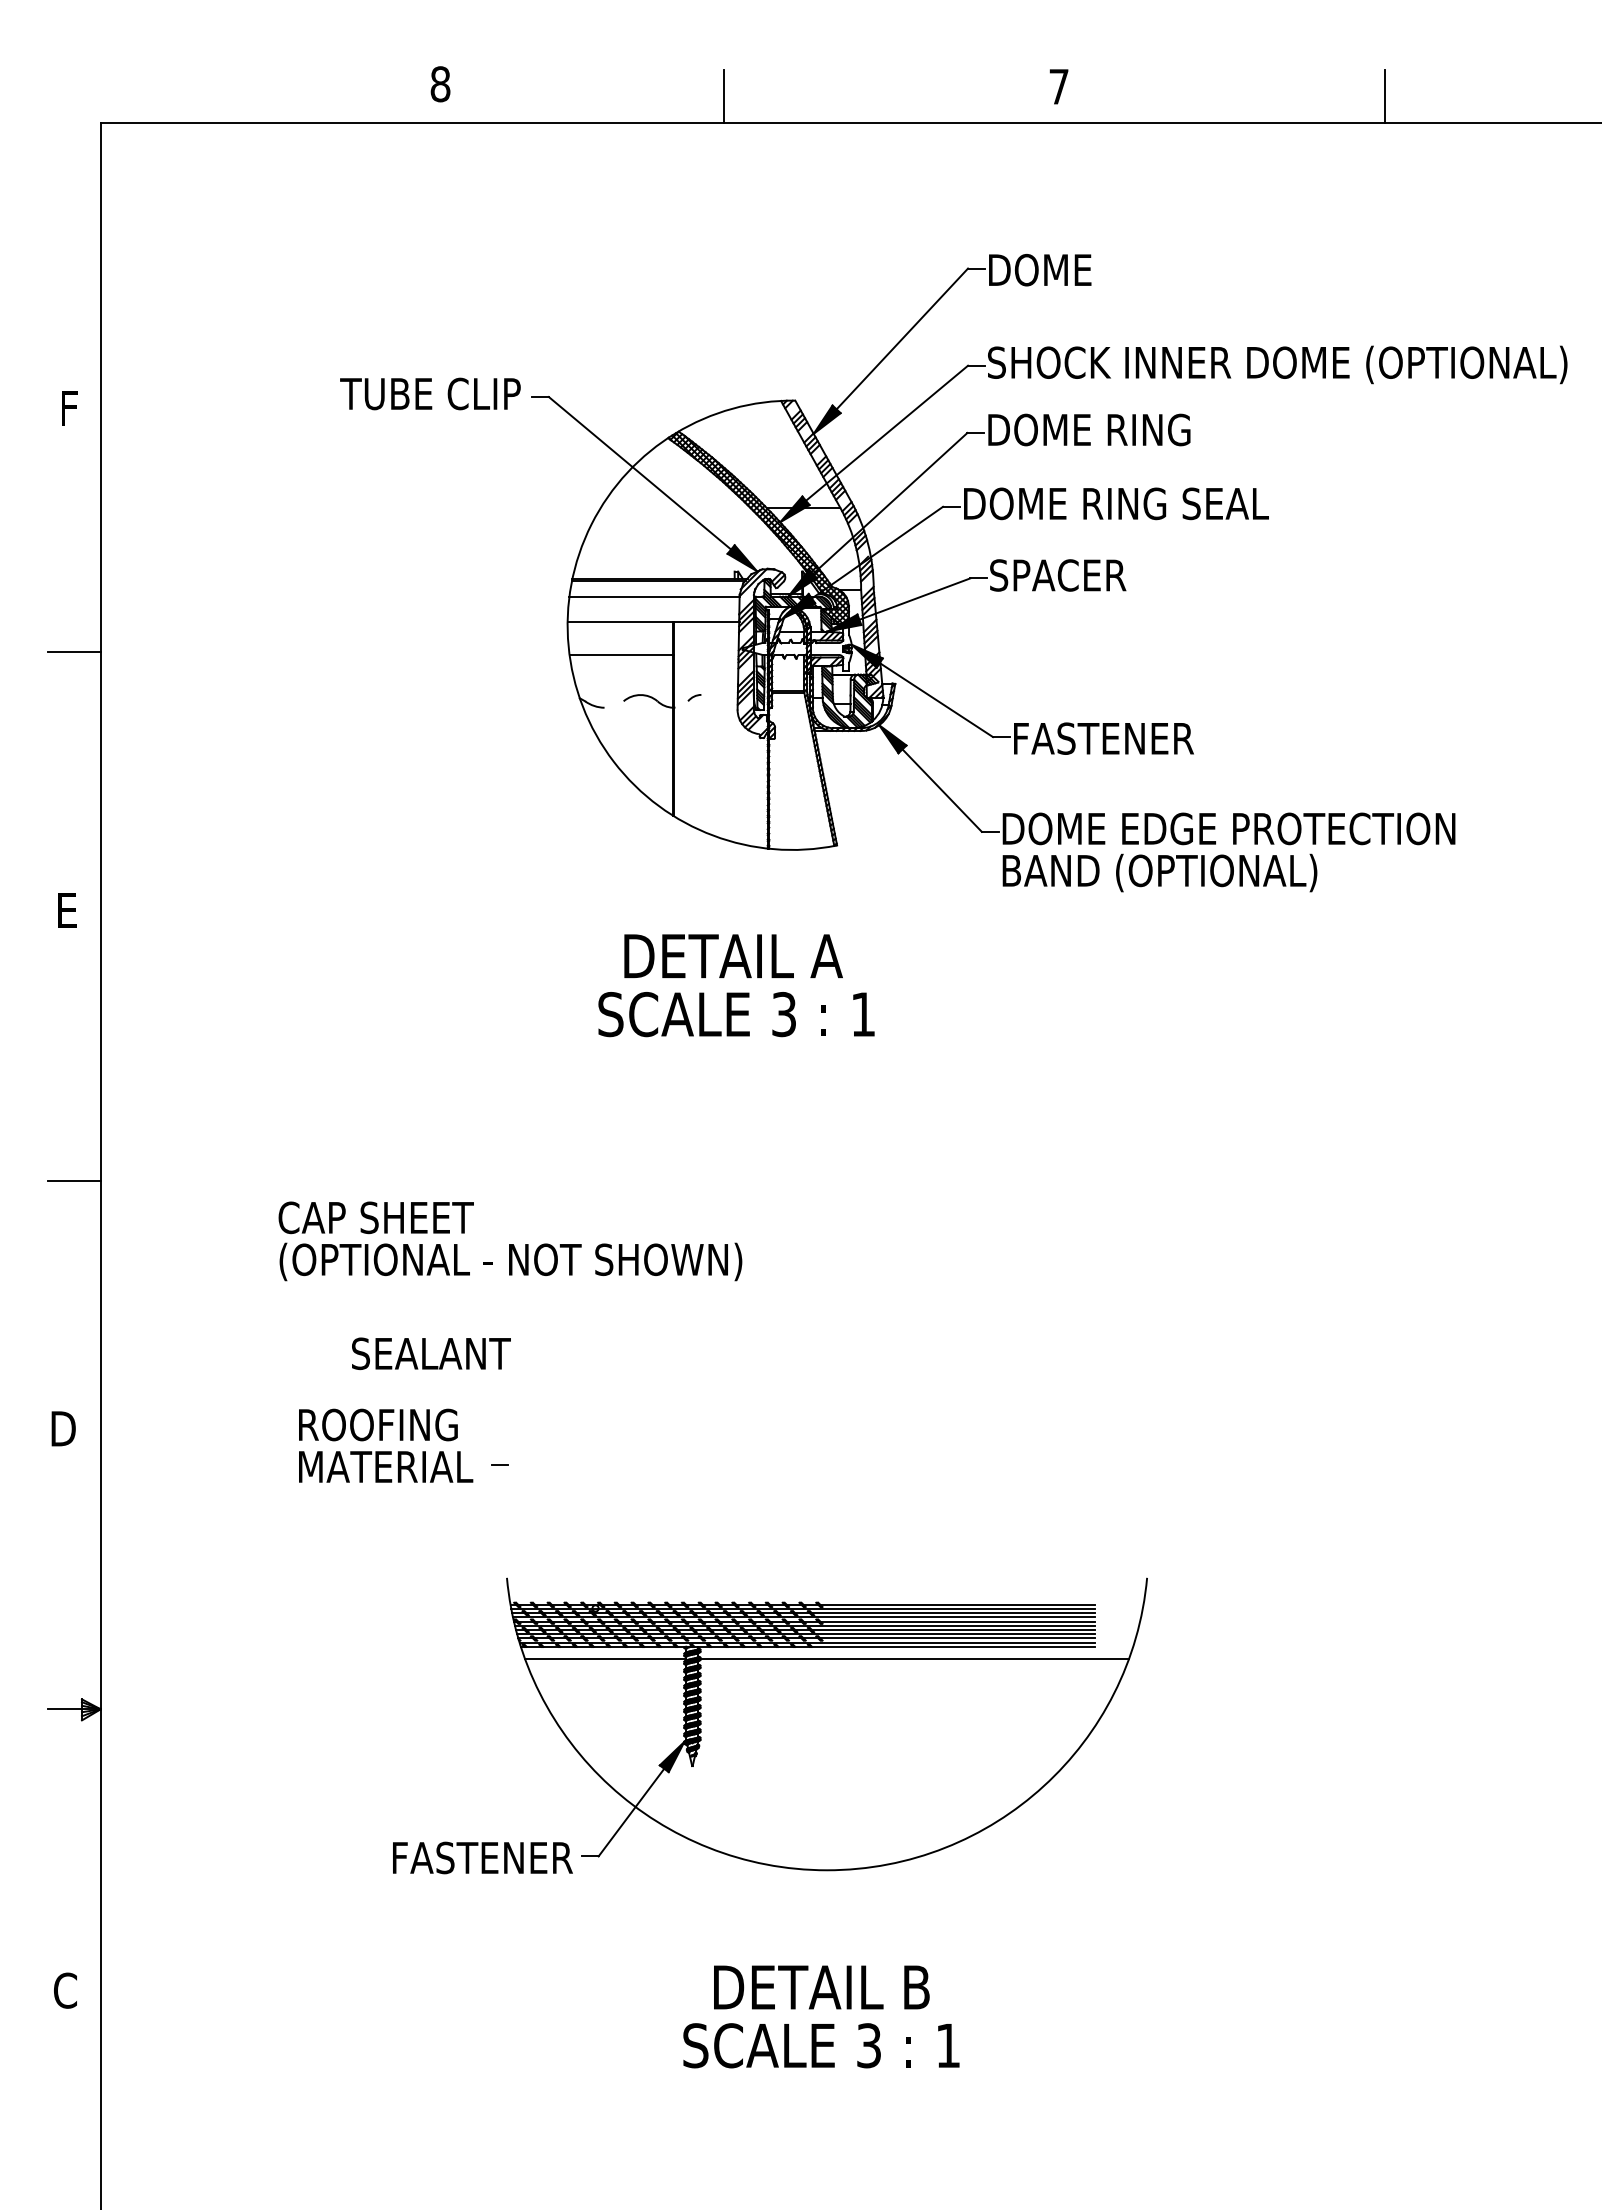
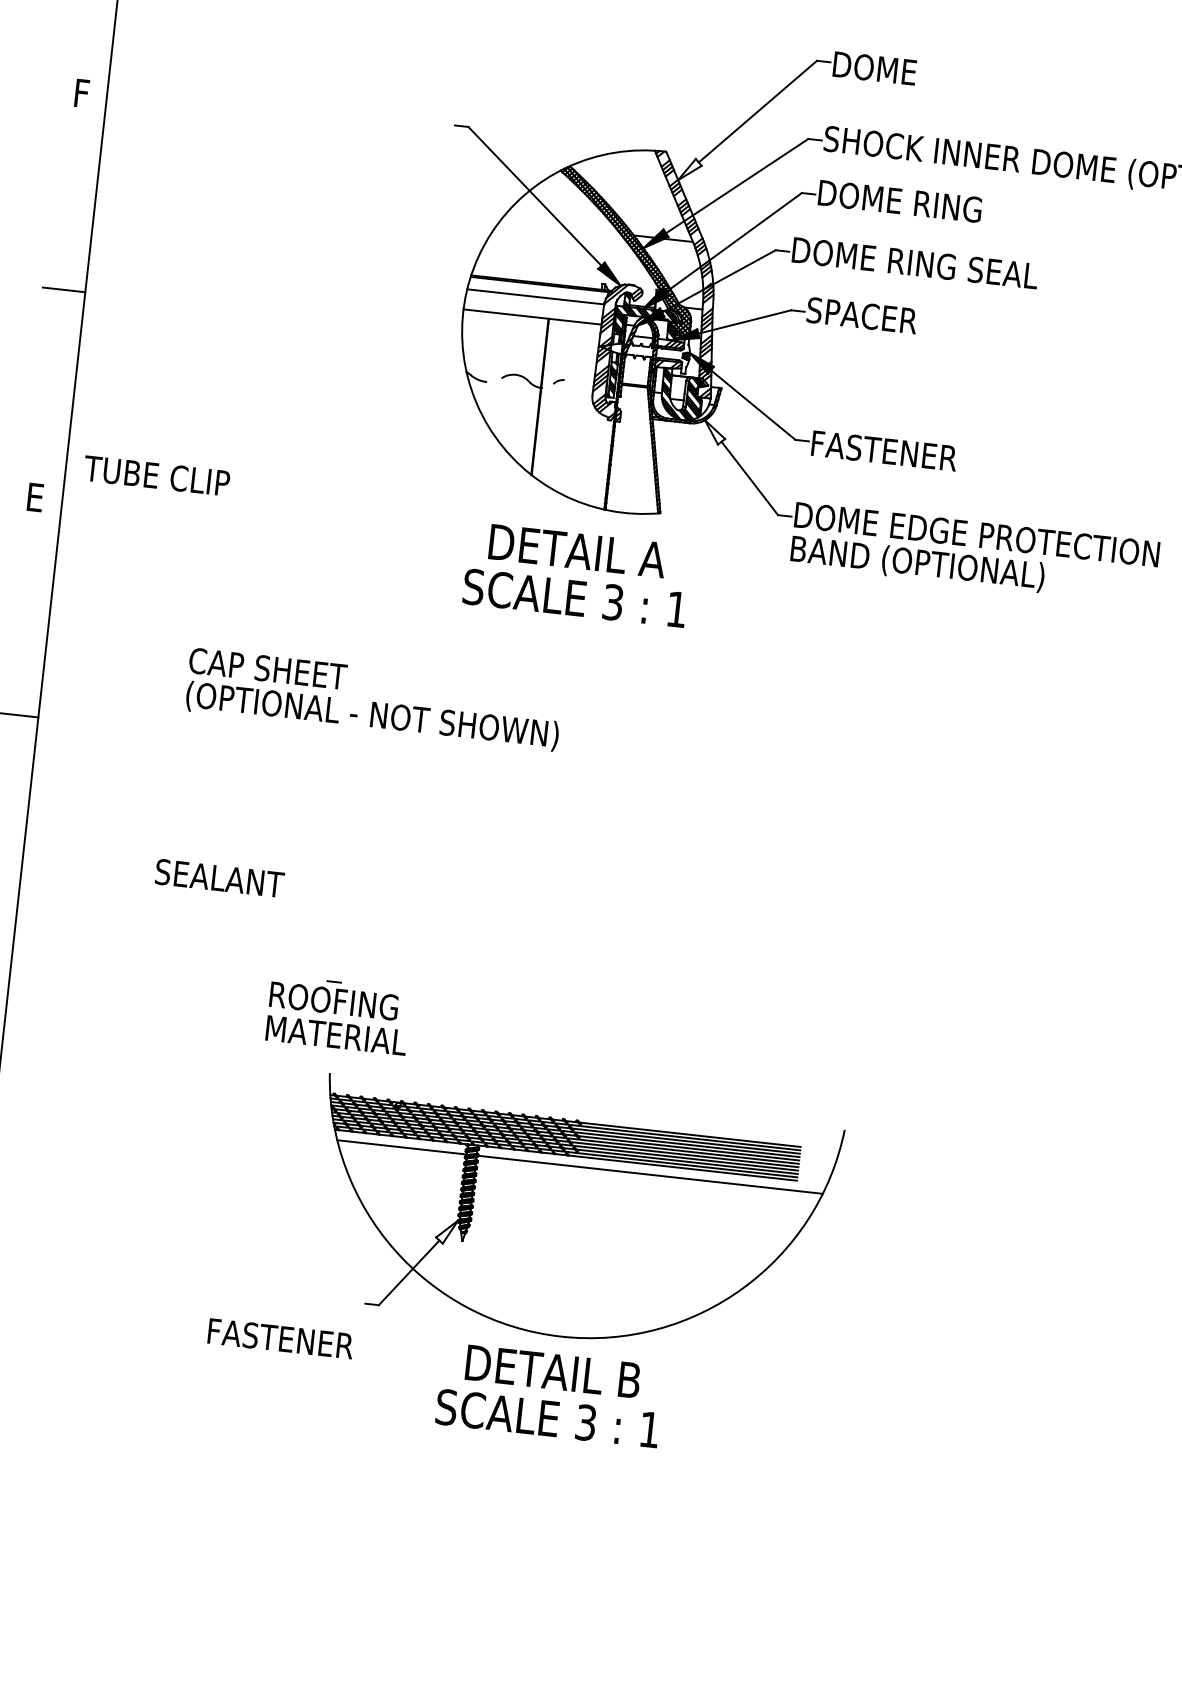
text: (430, 393) -> (156, 475), moved
fill: (826, 419) -> (689, 169), removed
line: (621, 655) -> (503, 341), removed
fill: (892, 739) -> (714, 432), removed
text: (736, 985) -> (577, 574), moved
text: (510, 1241) -> (373, 699), moved
text: (431, 1353) -> (219, 878), moved
text: (386, 1445) -> (338, 1018), moved
fill: (671, 1756) -> (446, 1231), removed
text: (482, 1857) -> (280, 1338), moved
text: (821, 2016) -> (550, 1395), moved

